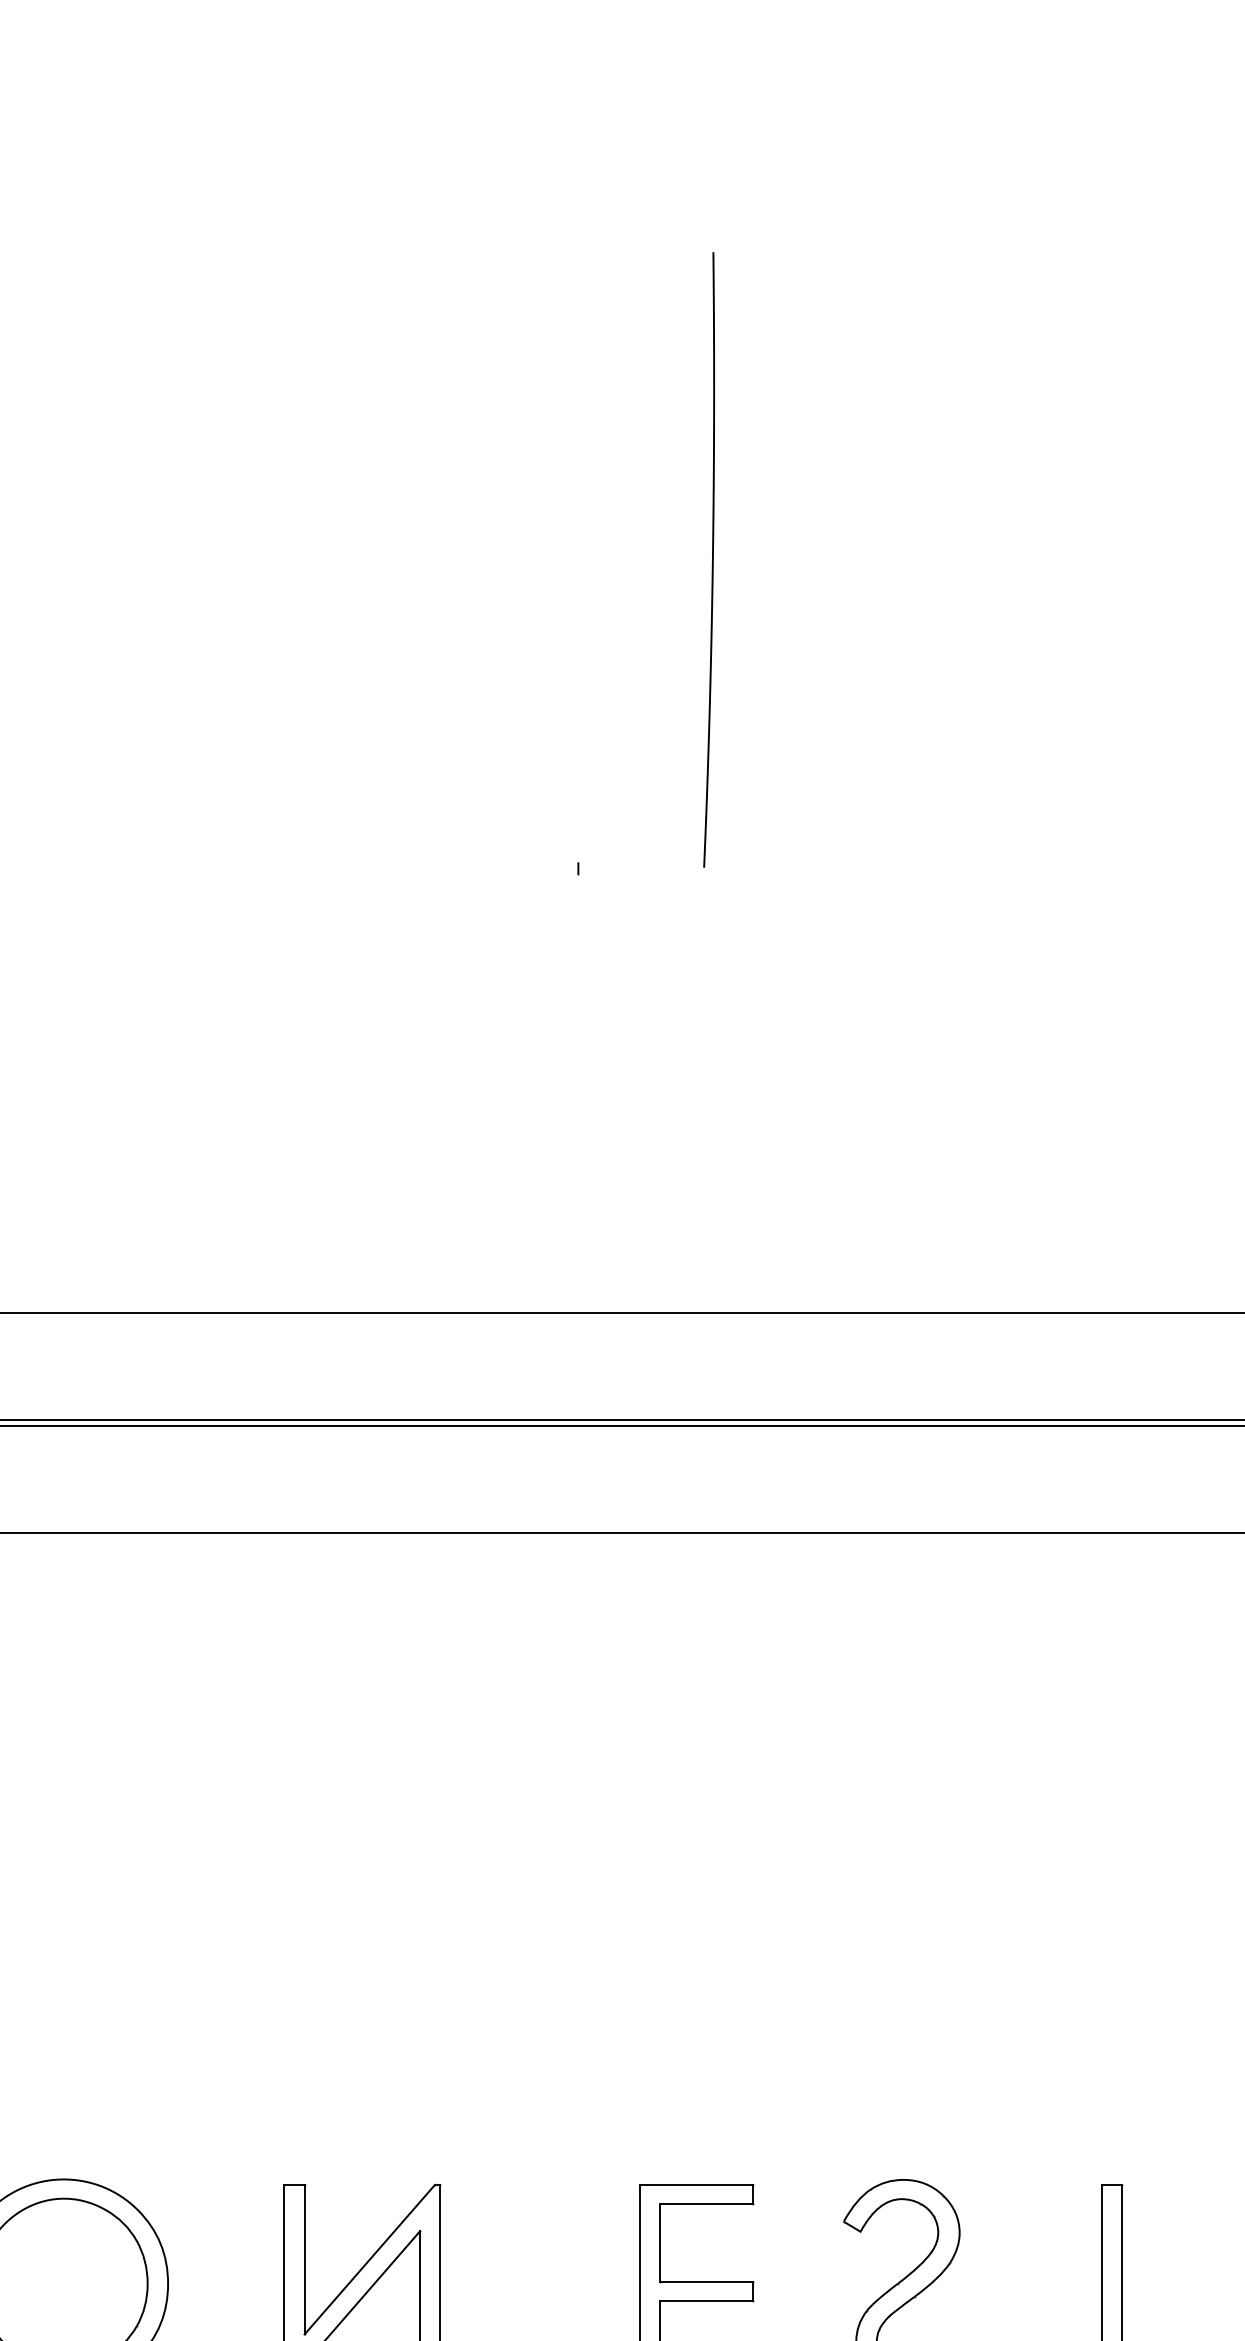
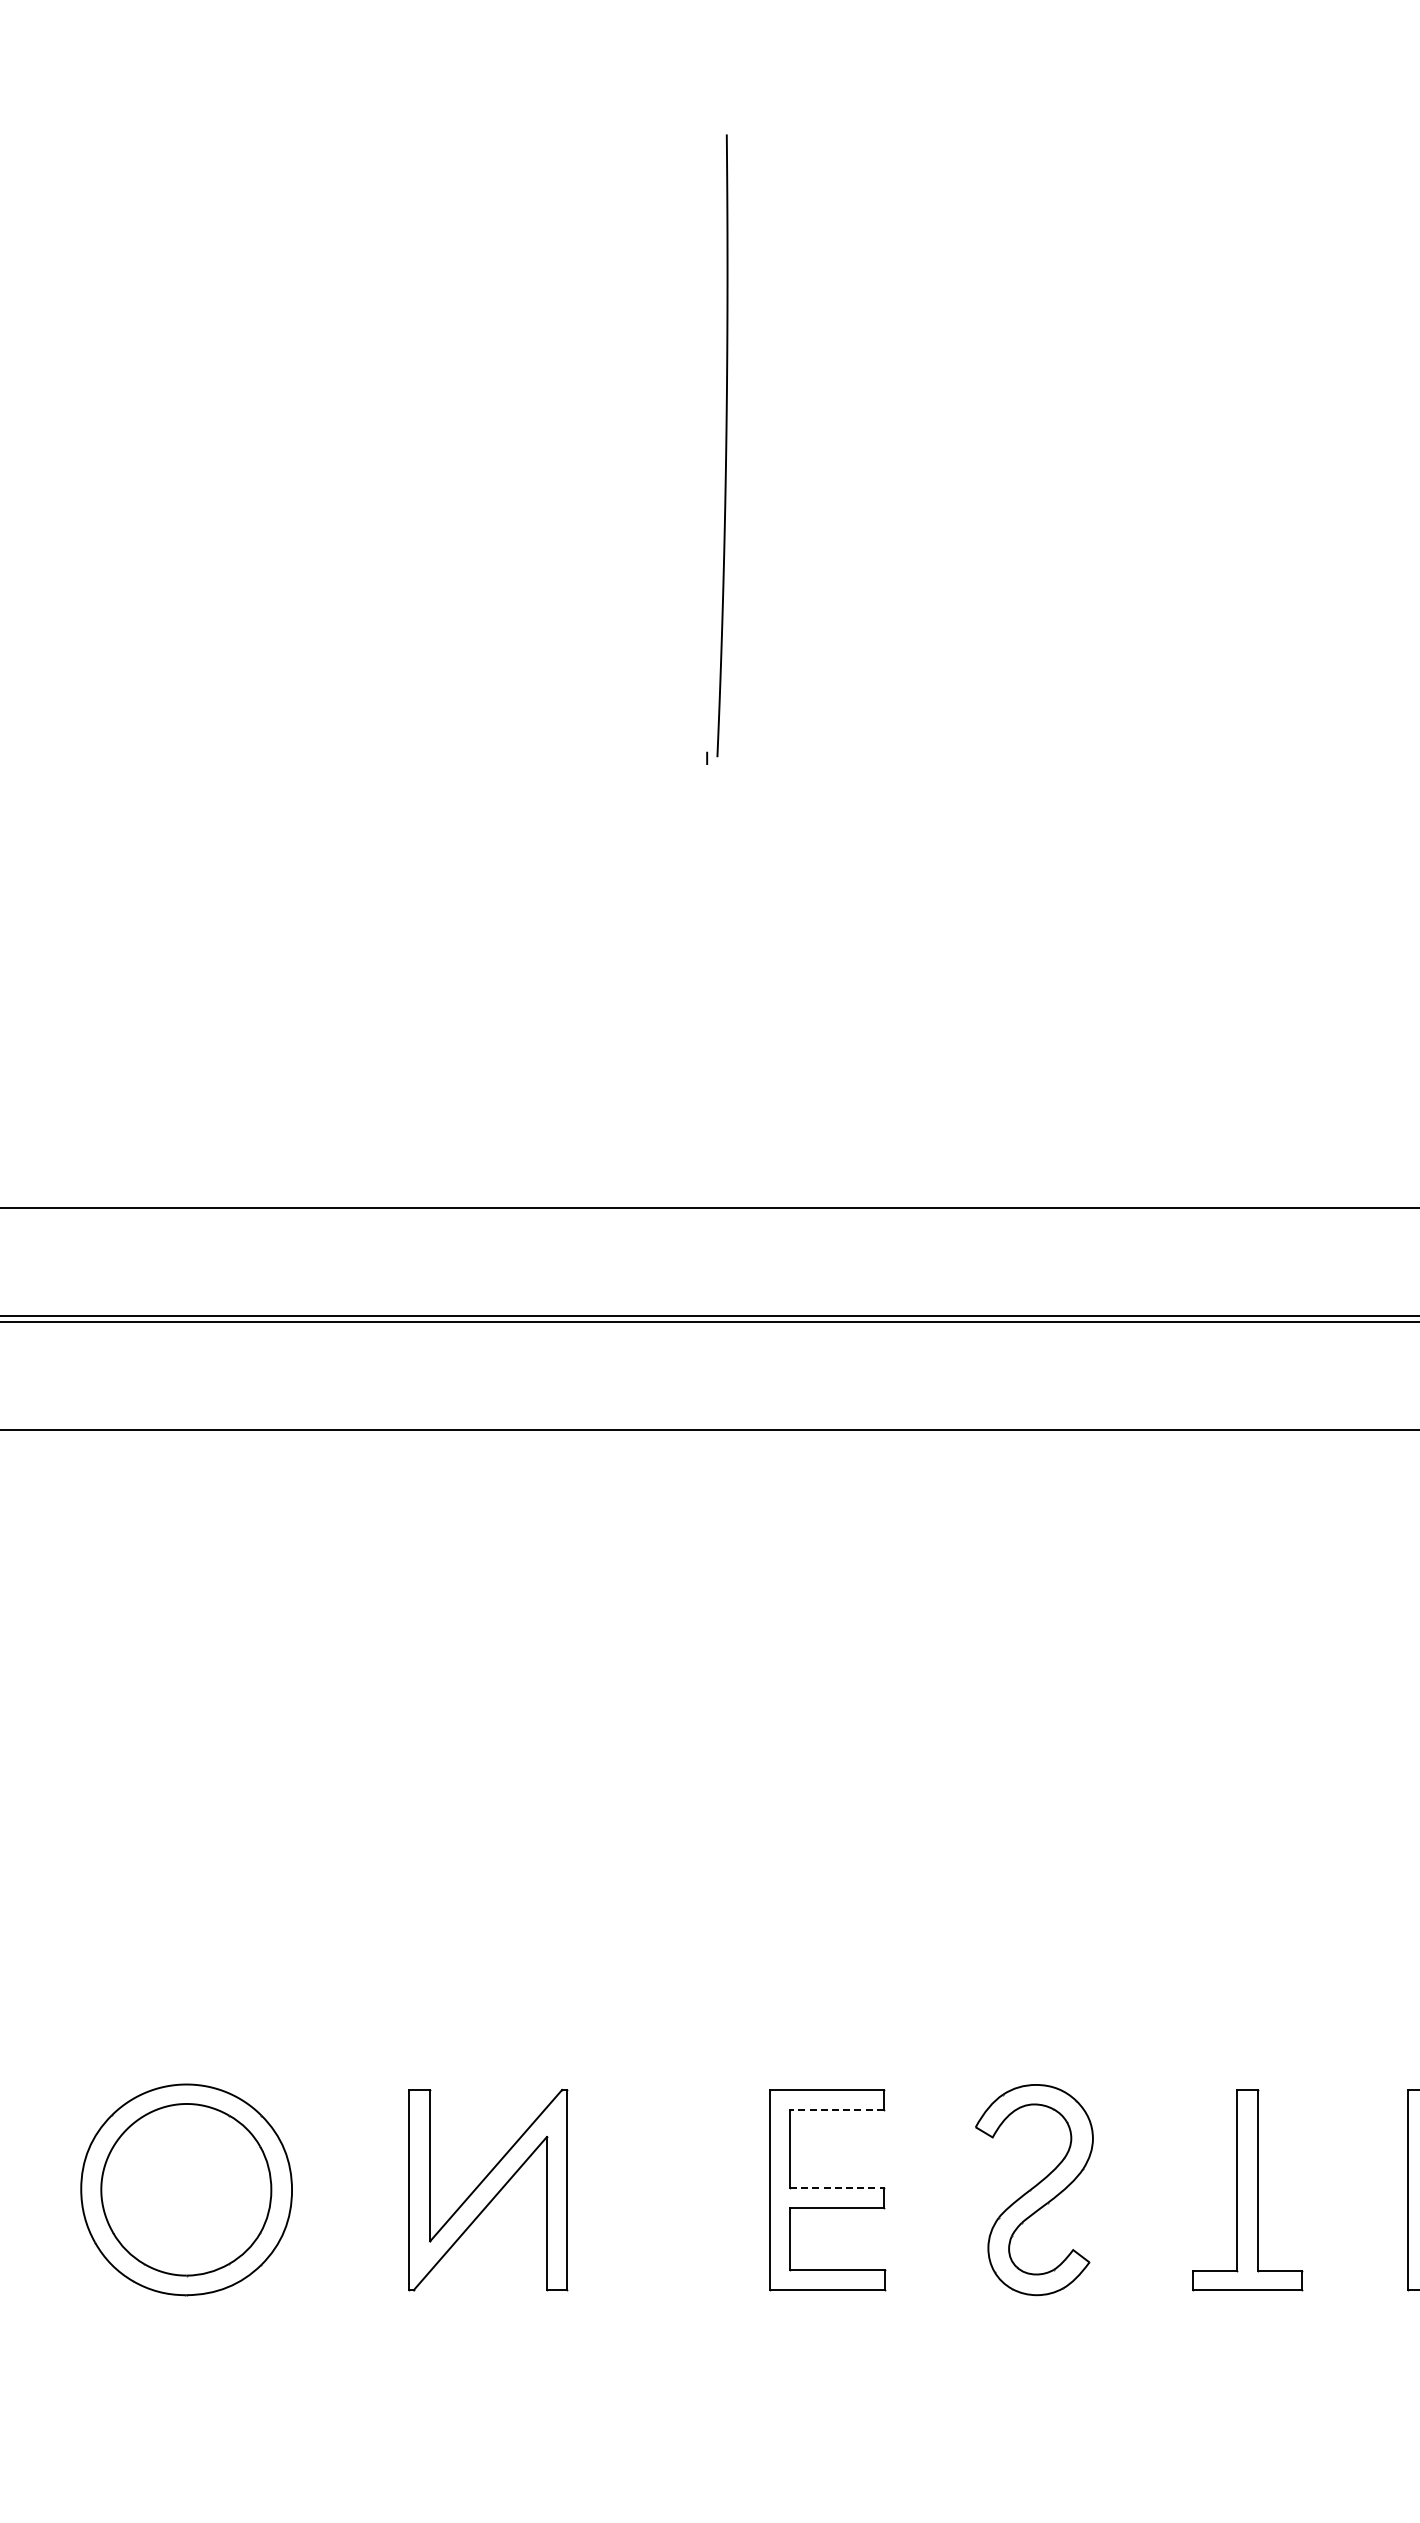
curve: (712, 559) -> (725, 445), moved
line: (706, 2204) -> (836, 2109), solid -> dashed
line: (706, 2282) -> (836, 2188), solid -> dashed

